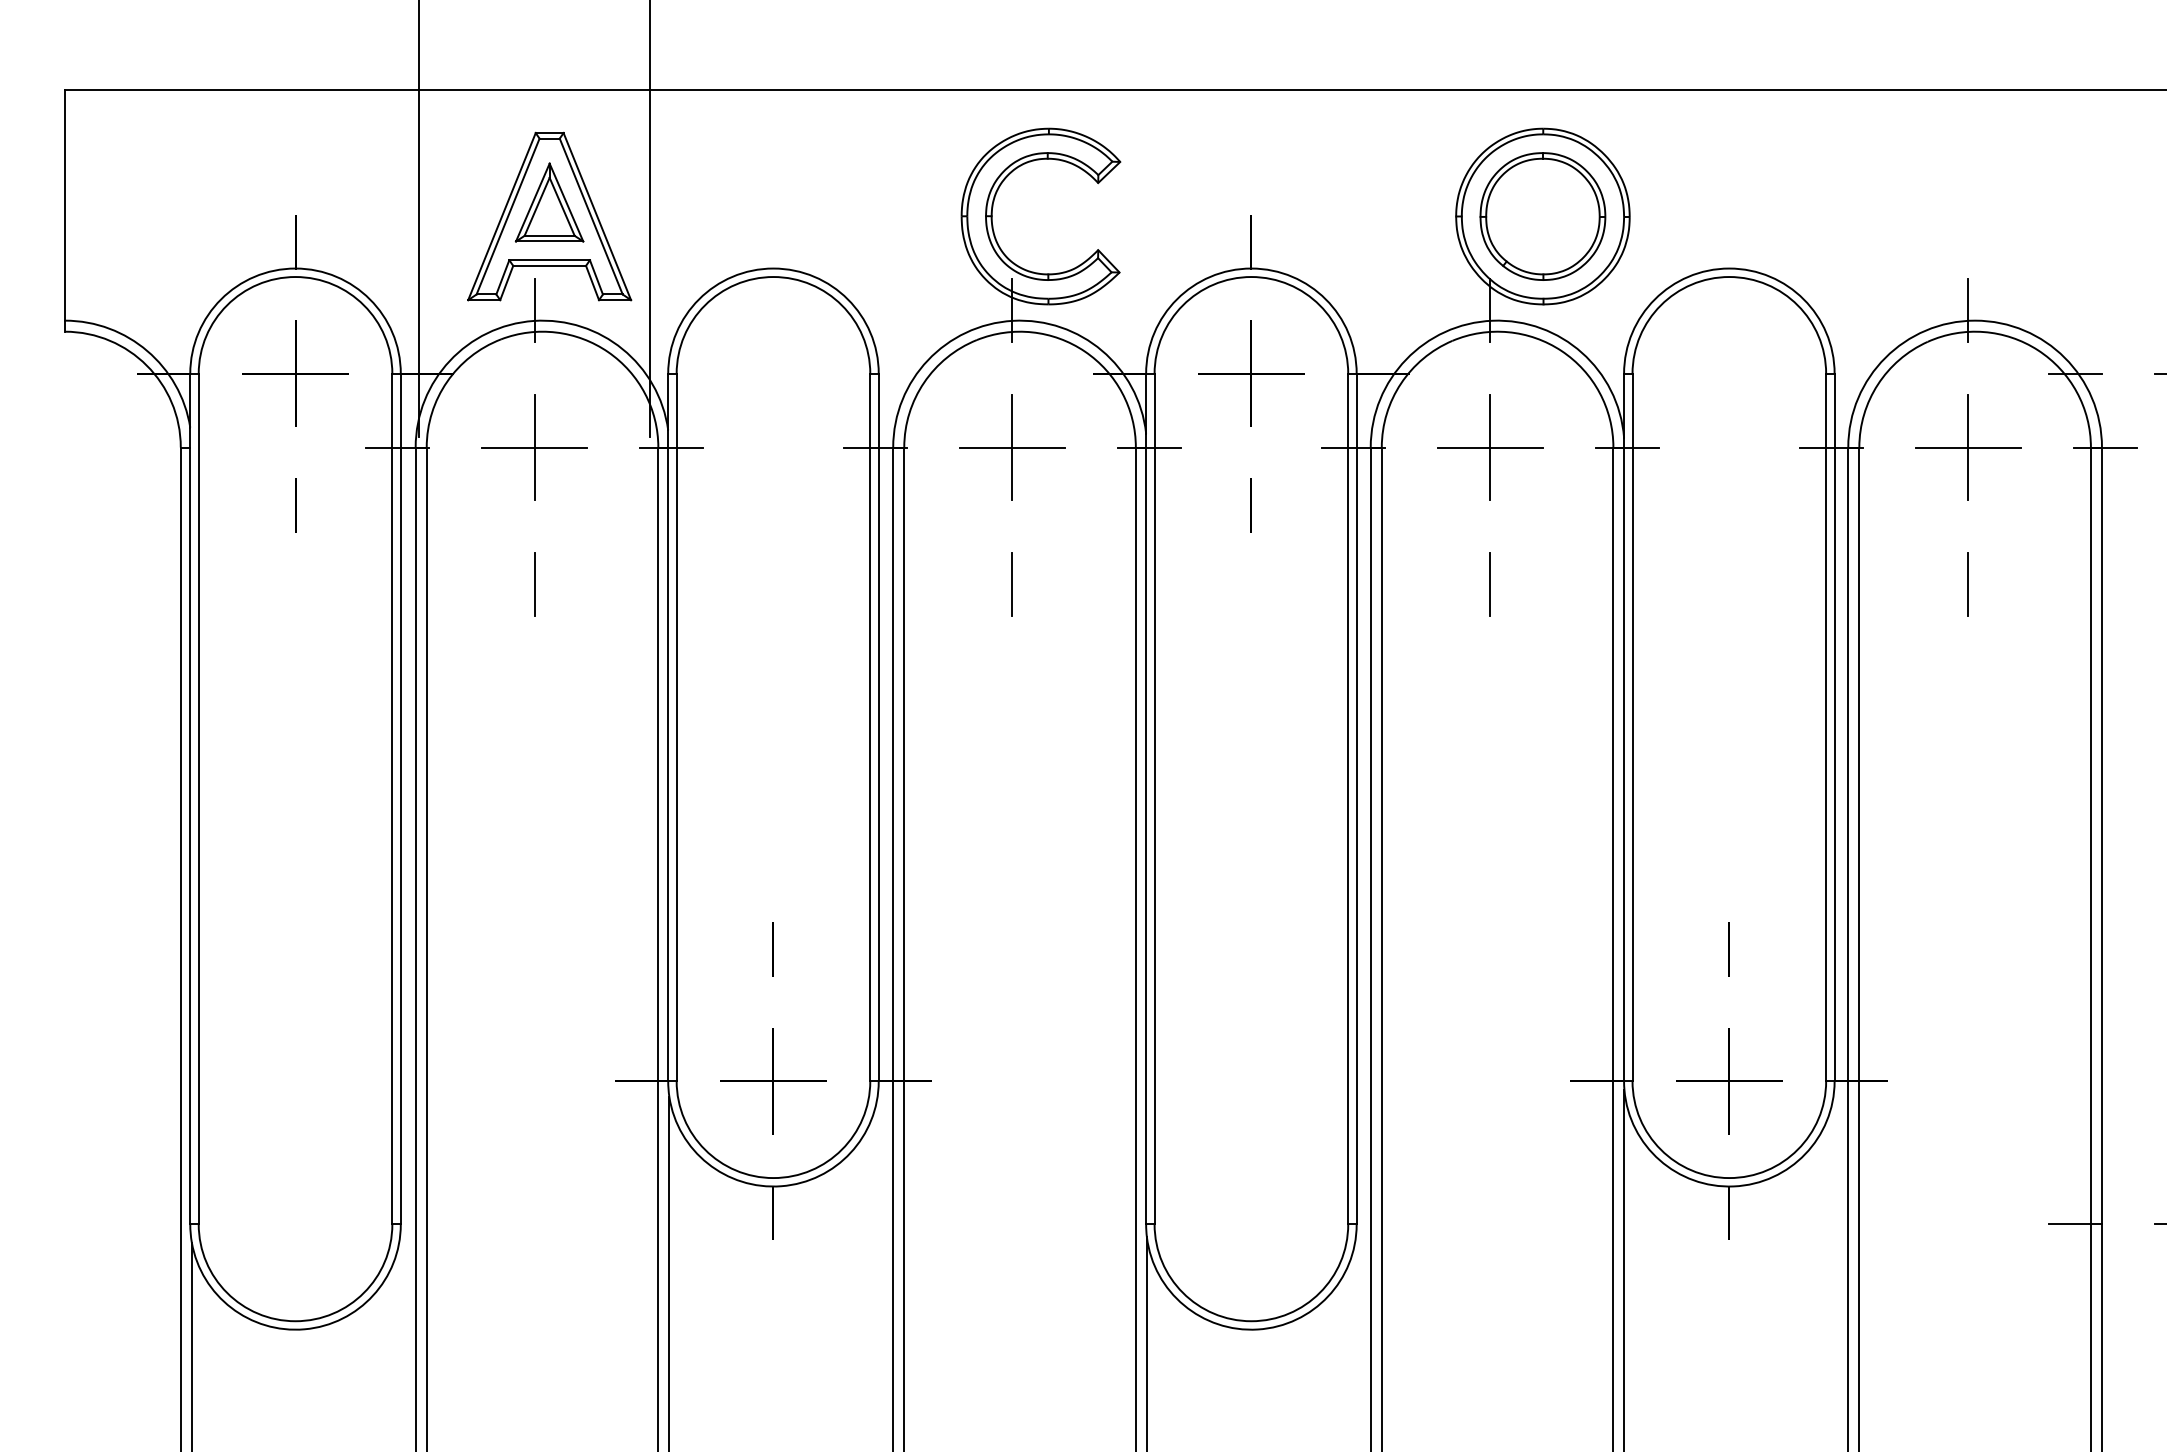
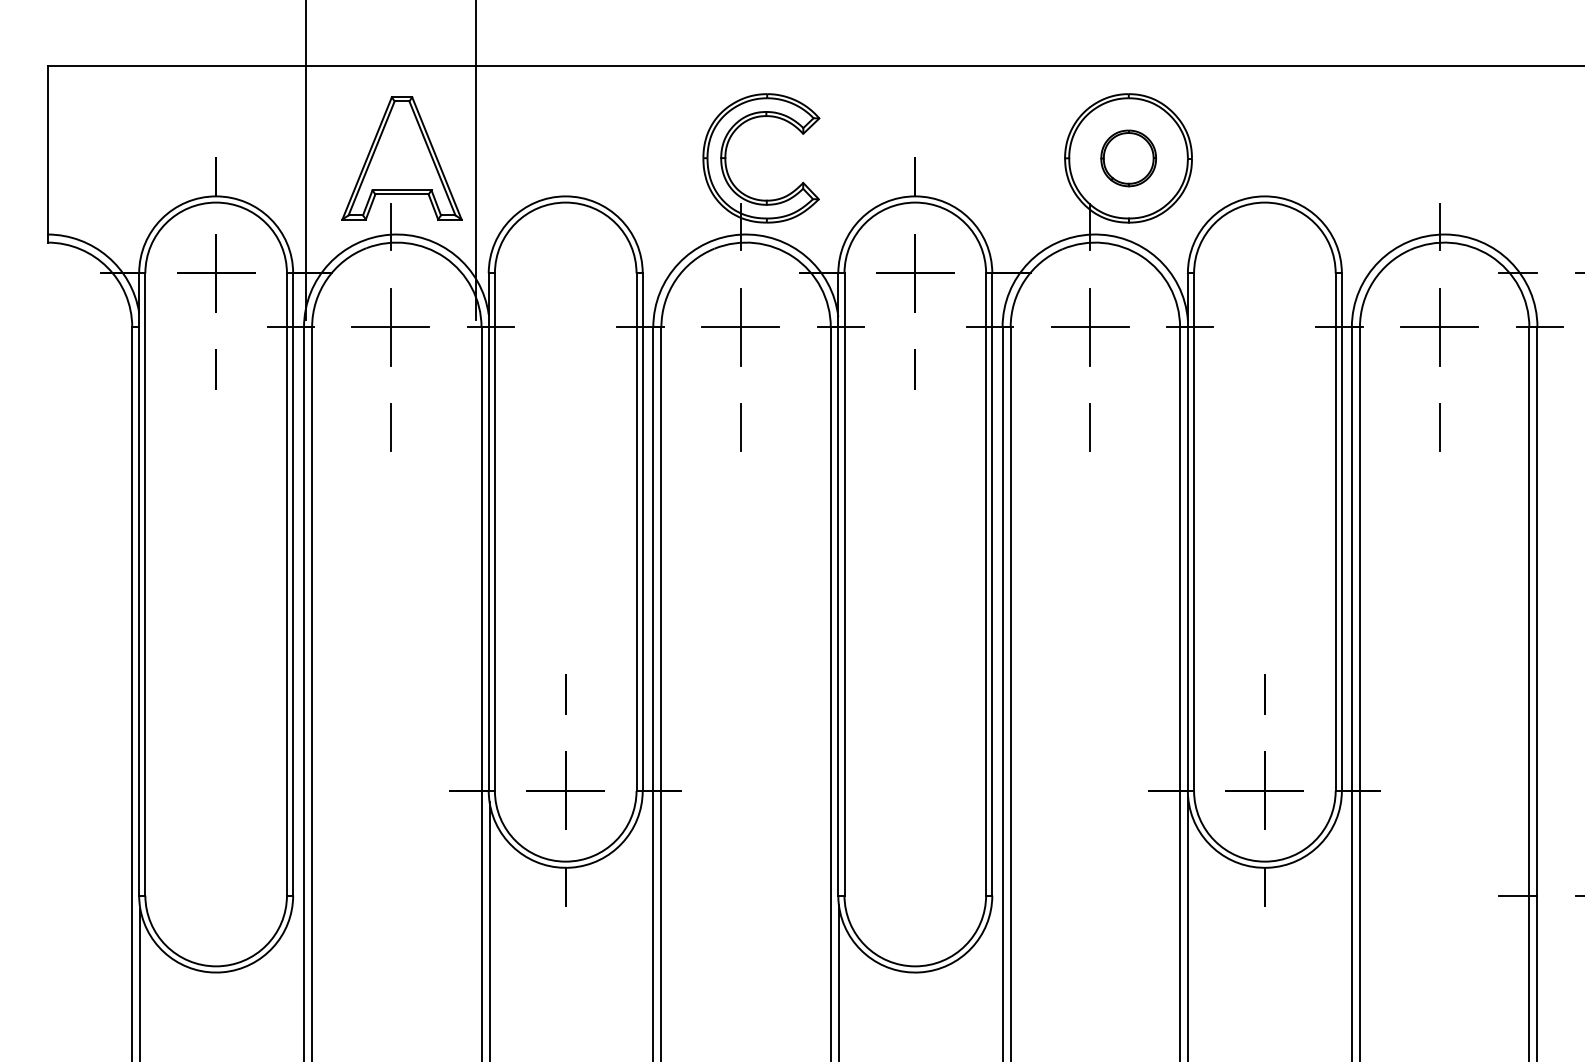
part: (548, 201) -> (401, 147), removed
part: (1542, 216) -> (1128, 158), size x0.6

